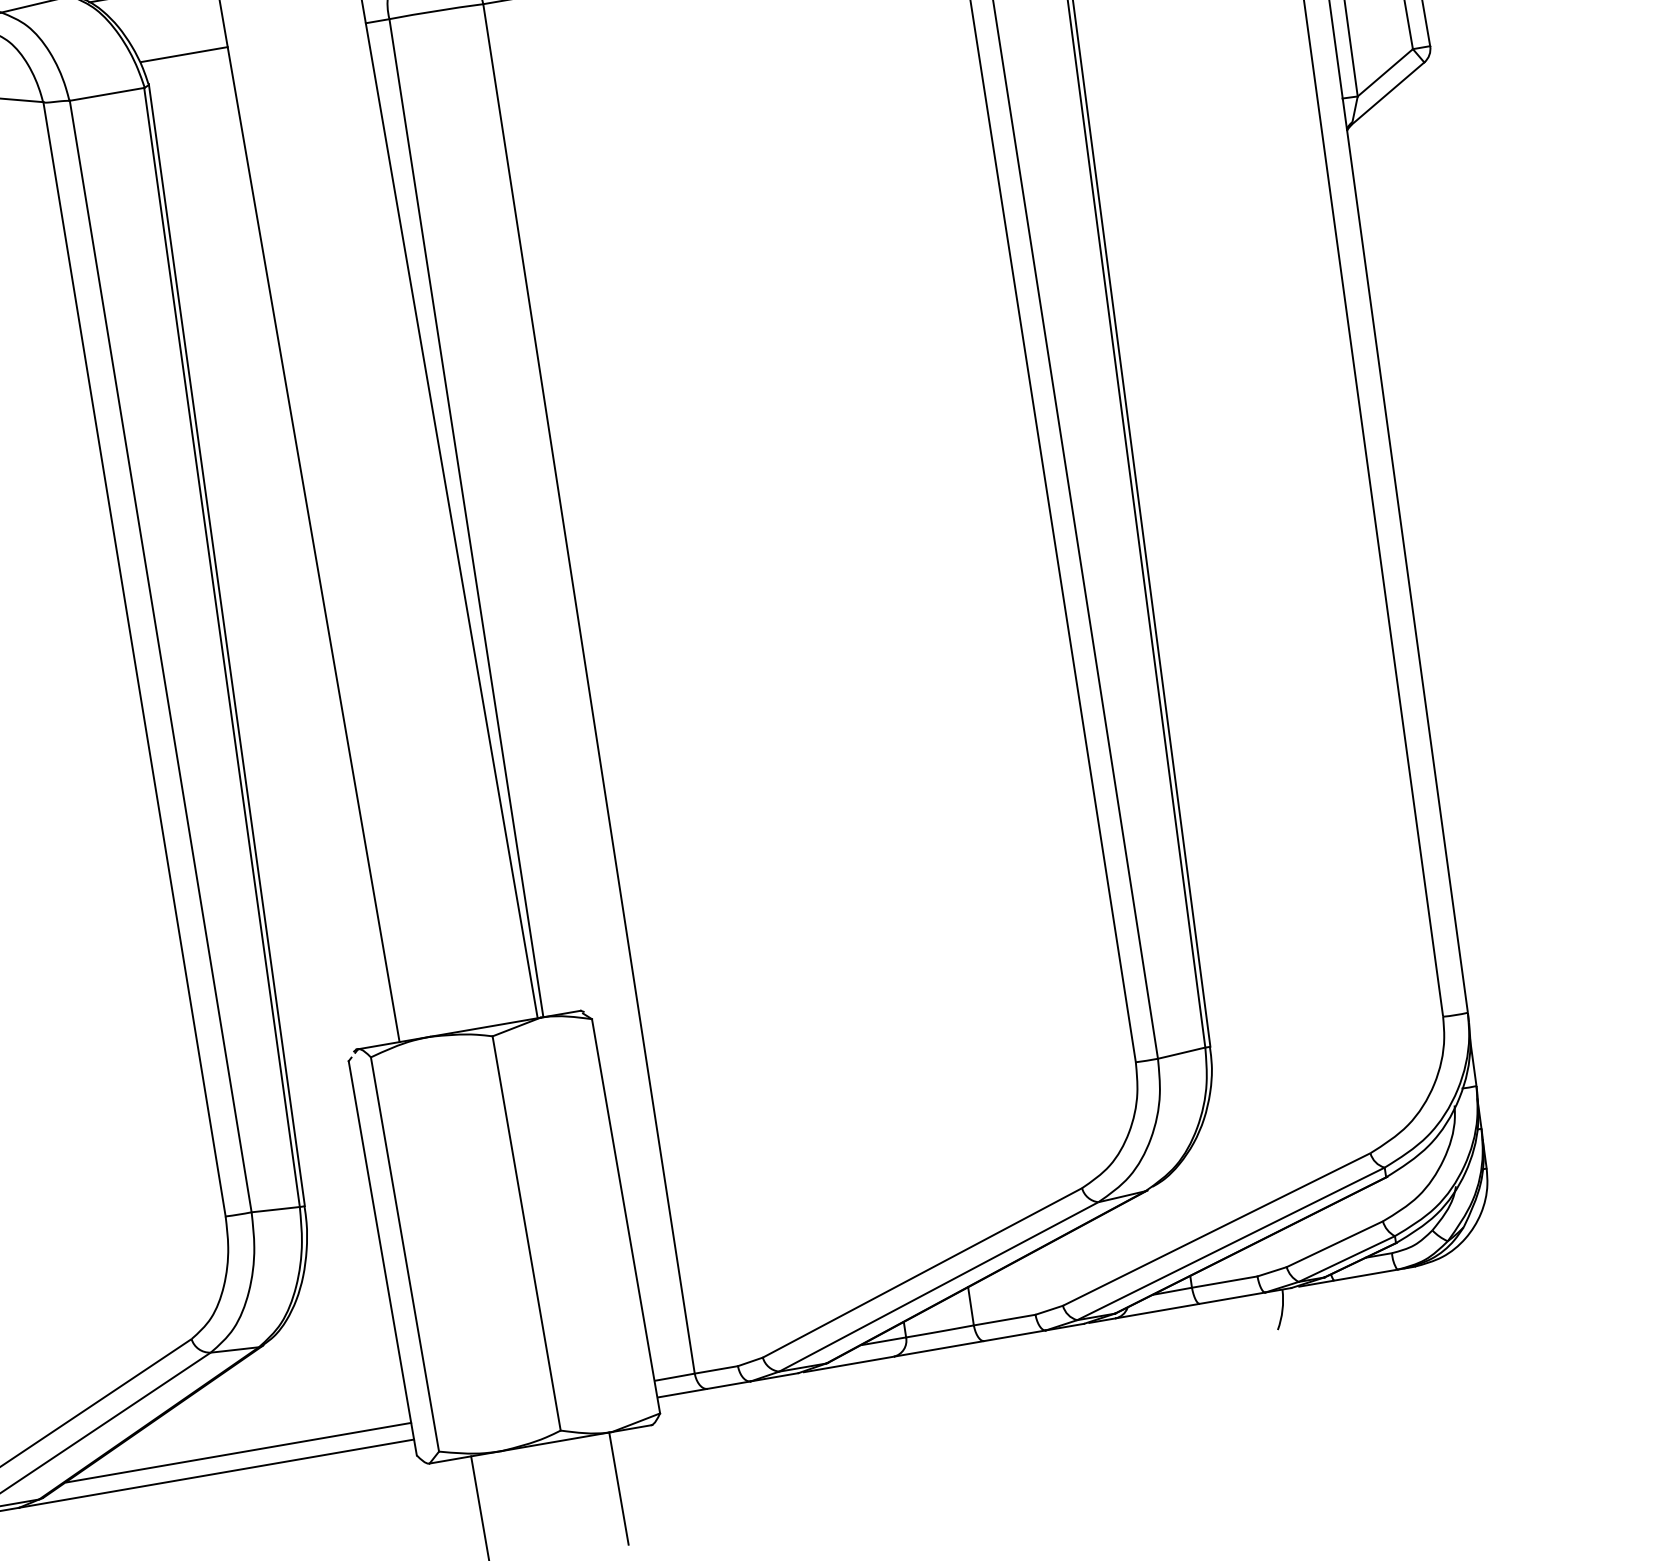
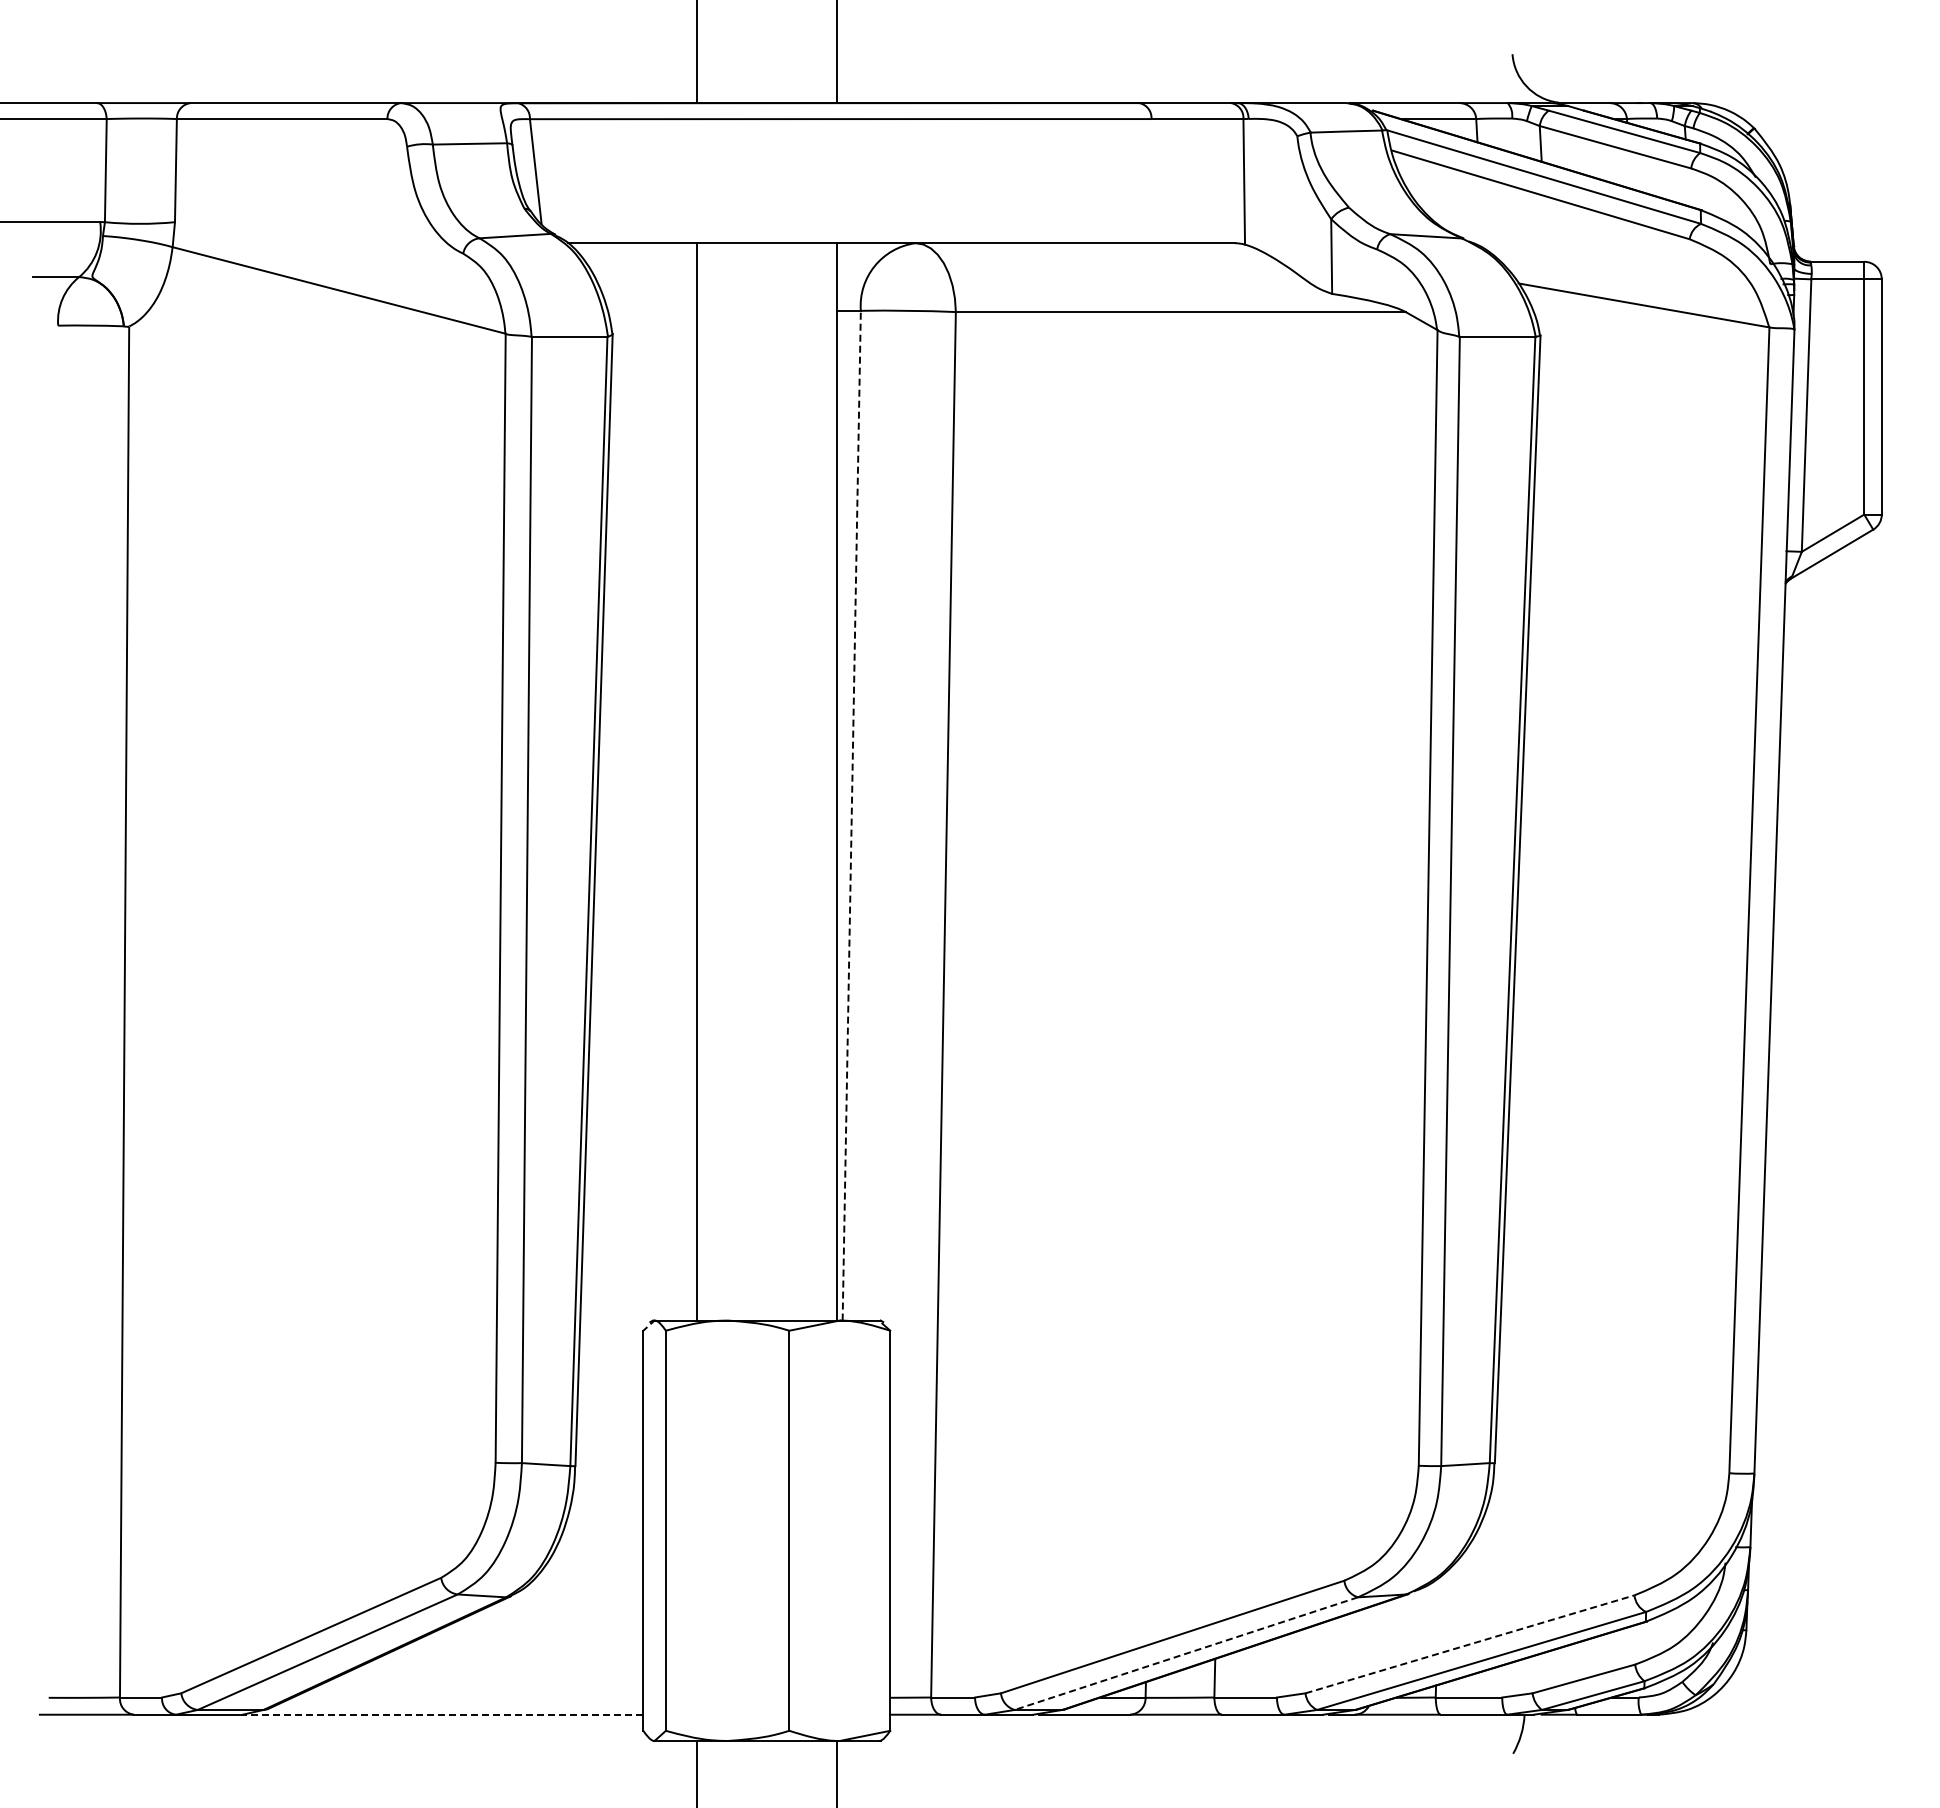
line: (184, 54) -> (652, 310), removed
line: (466, 519) -> (851, 816), solid -> dashed
line: (1217, 1229) -> (1470, 1644), solid -> dashed
line: (939, 1286) -> (1187, 1653), solid -> dashed
line: (238, 1452) -> (468, 1697), removed
line: (216, 1473) -> (442, 1714), solid -> dashed

